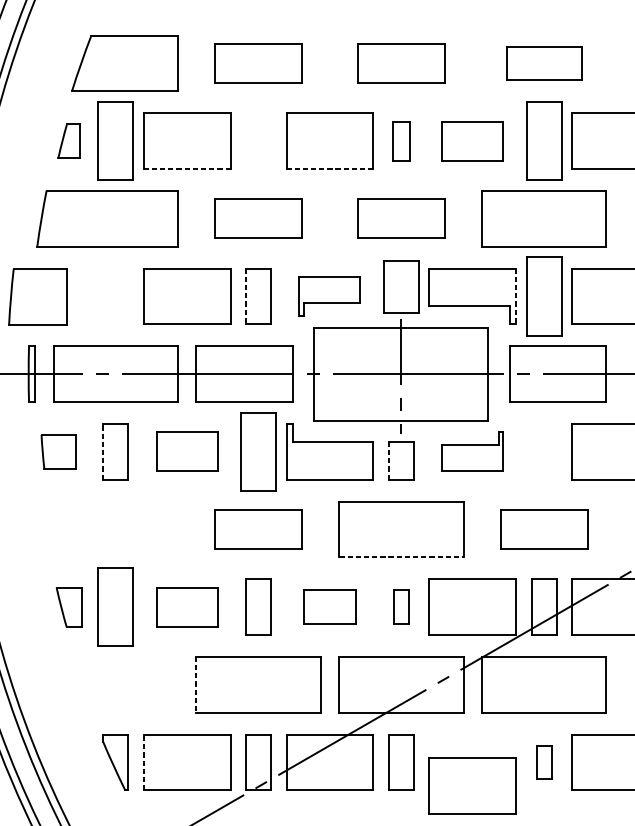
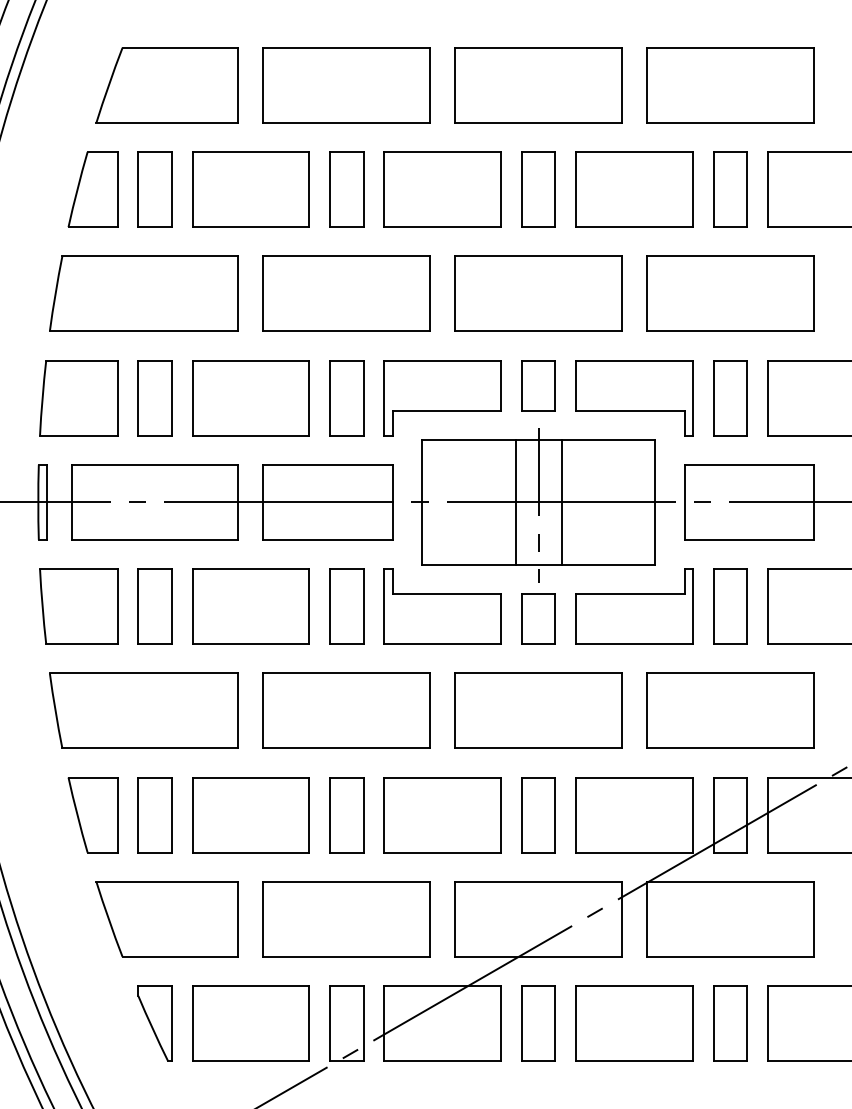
part: (258, 63) -> (346, 85), size x1.43
part: (401, 63) -> (538, 85), size x1.43
part: (544, 63) -> (730, 85), size x1.67
part: (69, 141) -> (92, 189), size x1.67
part: (115, 141) -> (154, 189), size x0.71
part: (258, 141) -> (346, 189), added
part: (401, 141) -> (538, 189), size x1.43
part: (472, 141) -> (634, 189), size x1.43
part: (544, 141) -> (730, 189), size x0.71
line: (187, 169) -> (251, 227), dashed -> solid
line: (329, 169) -> (442, 227), dashed -> solid
part: (258, 218) -> (346, 293), size x1.43
part: (401, 218) -> (538, 293), size x1.43
part: (401, 287) -> (538, 385), size x0.71
part: (115, 296) -> (154, 398), added
line: (246, 296) -> (330, 398), dashed -> solid
part: (329, 296) -> (442, 398), size x1.43
line: (516, 296) -> (692, 398), dashed -> solid
part: (544, 296) -> (730, 398), size x0.71
part: (37, 297) -> (78, 398), moved
line: (384, 373) -> (515, 501), added
line: (418, 373) -> (561, 501), added
part: (58, 451) -> (78, 606), size x1.67
line: (103, 451) -> (138, 606), dashed -> solid
part: (186, 451) -> (250, 606), size x1.43
part: (258, 451) -> (346, 606), size x0.71
part: (472, 451) -> (634, 606), size x1.43
part: (544, 451) -> (730, 606), added
line: (388, 460) -> (521, 618), dashed -> solid
part: (107, 529) -> (143, 710), added
part: (258, 529) -> (346, 710), size x1.43
part: (544, 529) -> (730, 710), size x1.43
line: (402, 557) -> (539, 748), dashed -> solid
part: (69, 607) -> (92, 815), size x1.43
part: (115, 607) -> (154, 815), size x0.71
part: (186, 607) -> (250, 815), size x1.43
part: (329, 607) -> (442, 815), size x1.67
part: (401, 607) -> (538, 815), size x1.67
part: (124, 684) -> (166, 919), added
line: (196, 684) -> (263, 919), dashed -> solid
line: (143, 762) -> (192, 1023), dashed -> solid
part: (544, 762) -> (730, 1023), size x1.67
part: (472, 786) -> (634, 1023), moved

